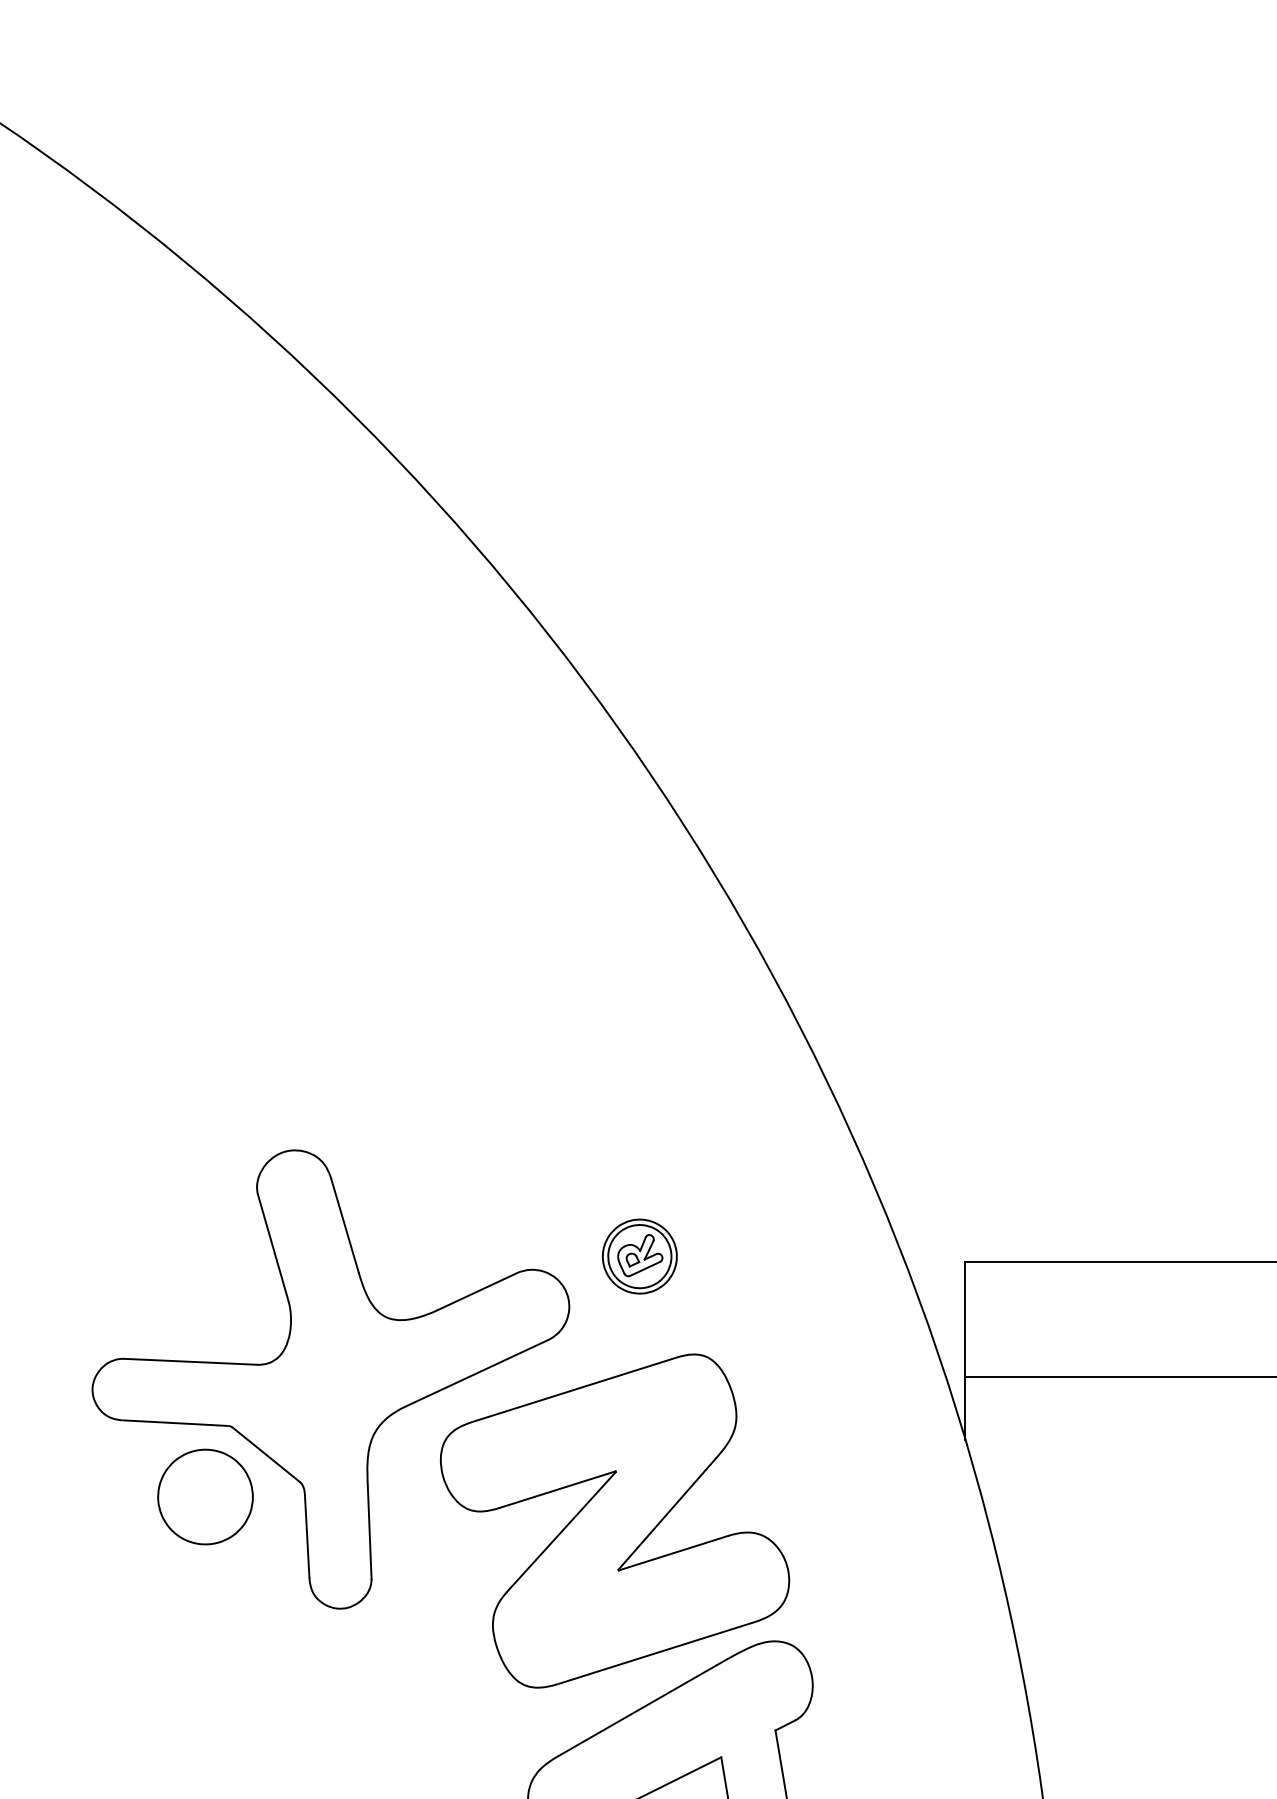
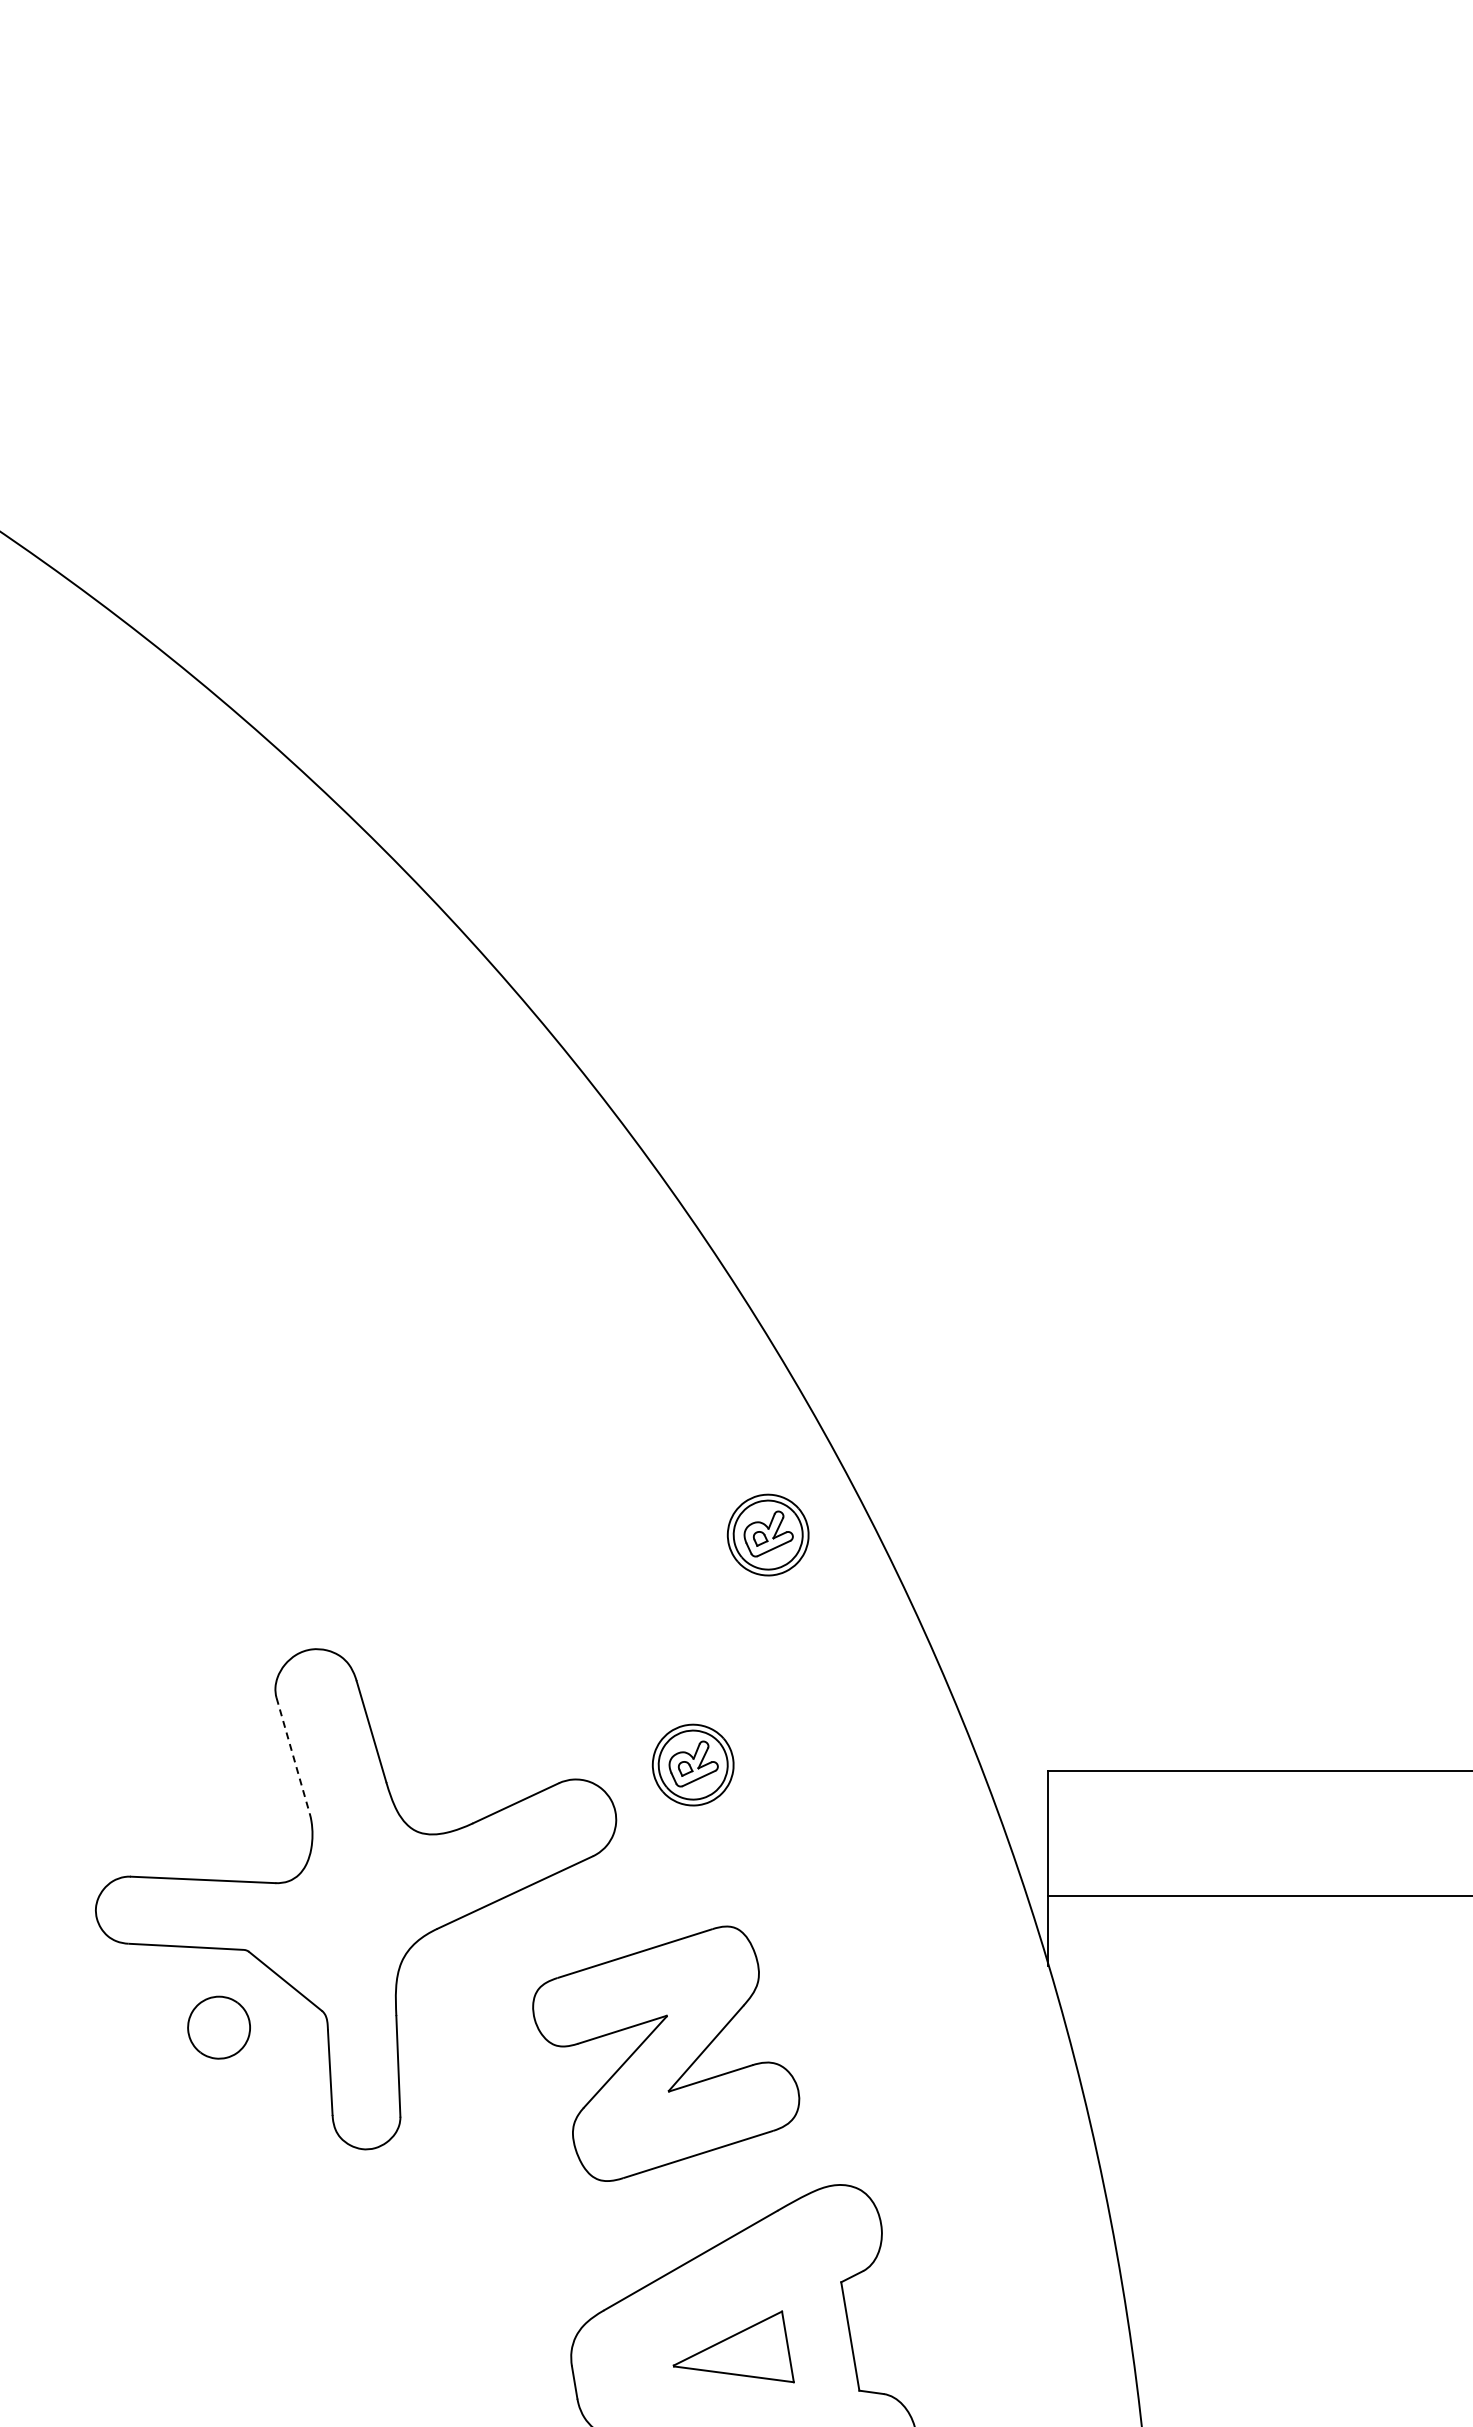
part: (707, 1045) -> (767, 1534), added
line: (273, 1248) -> (293, 1756), solid -> dashed
part: (204, 1497) -> (218, 2027), size x0.6
part: (615, 1520) -> (666, 2053), size x0.7

